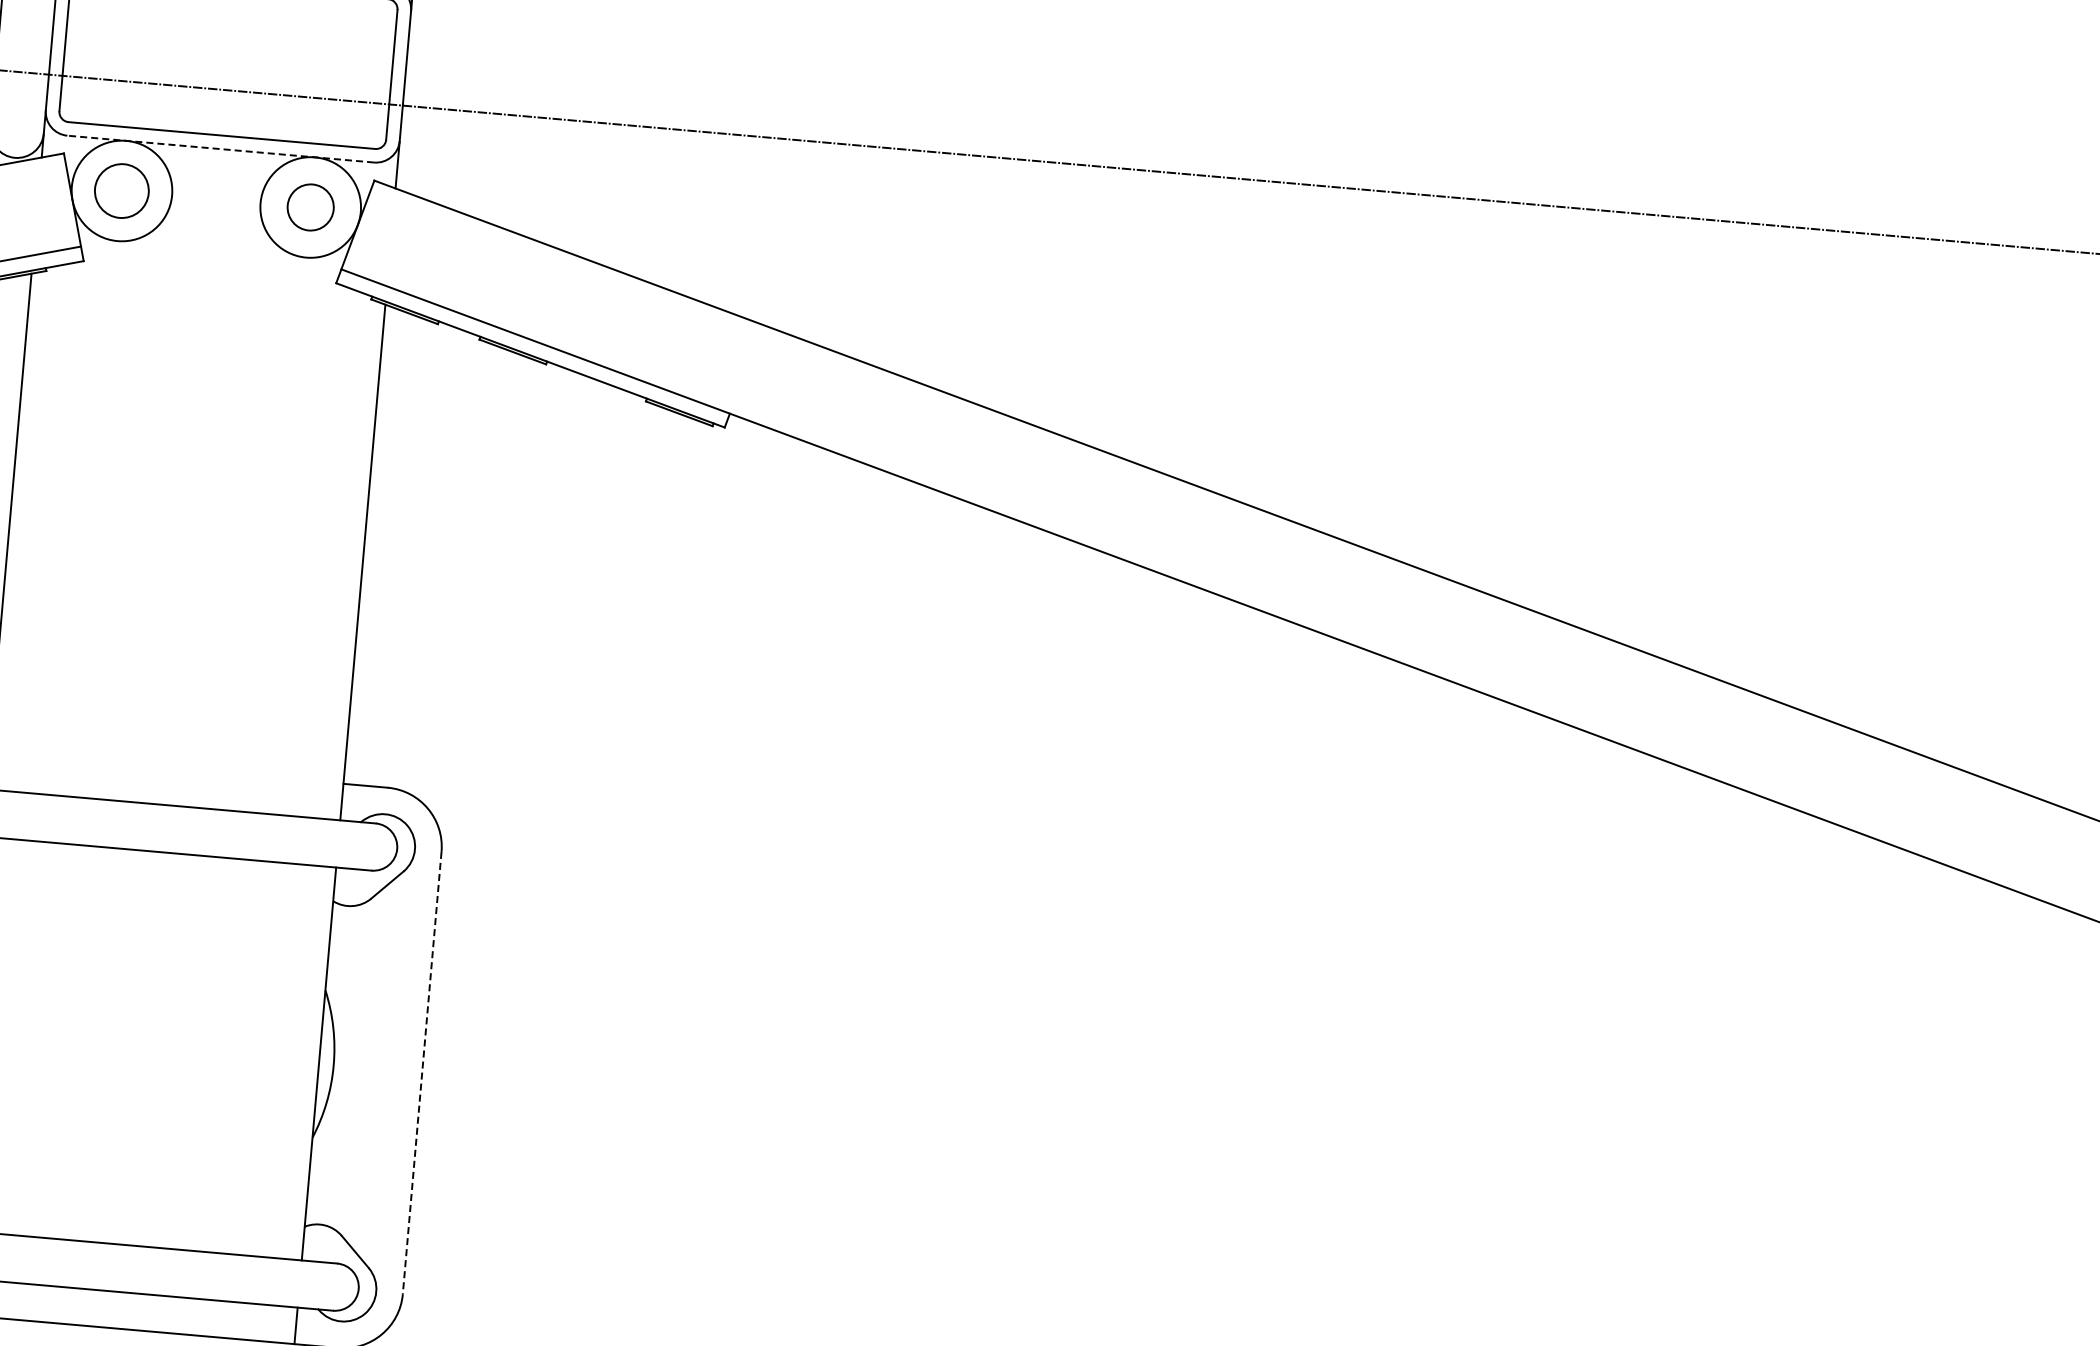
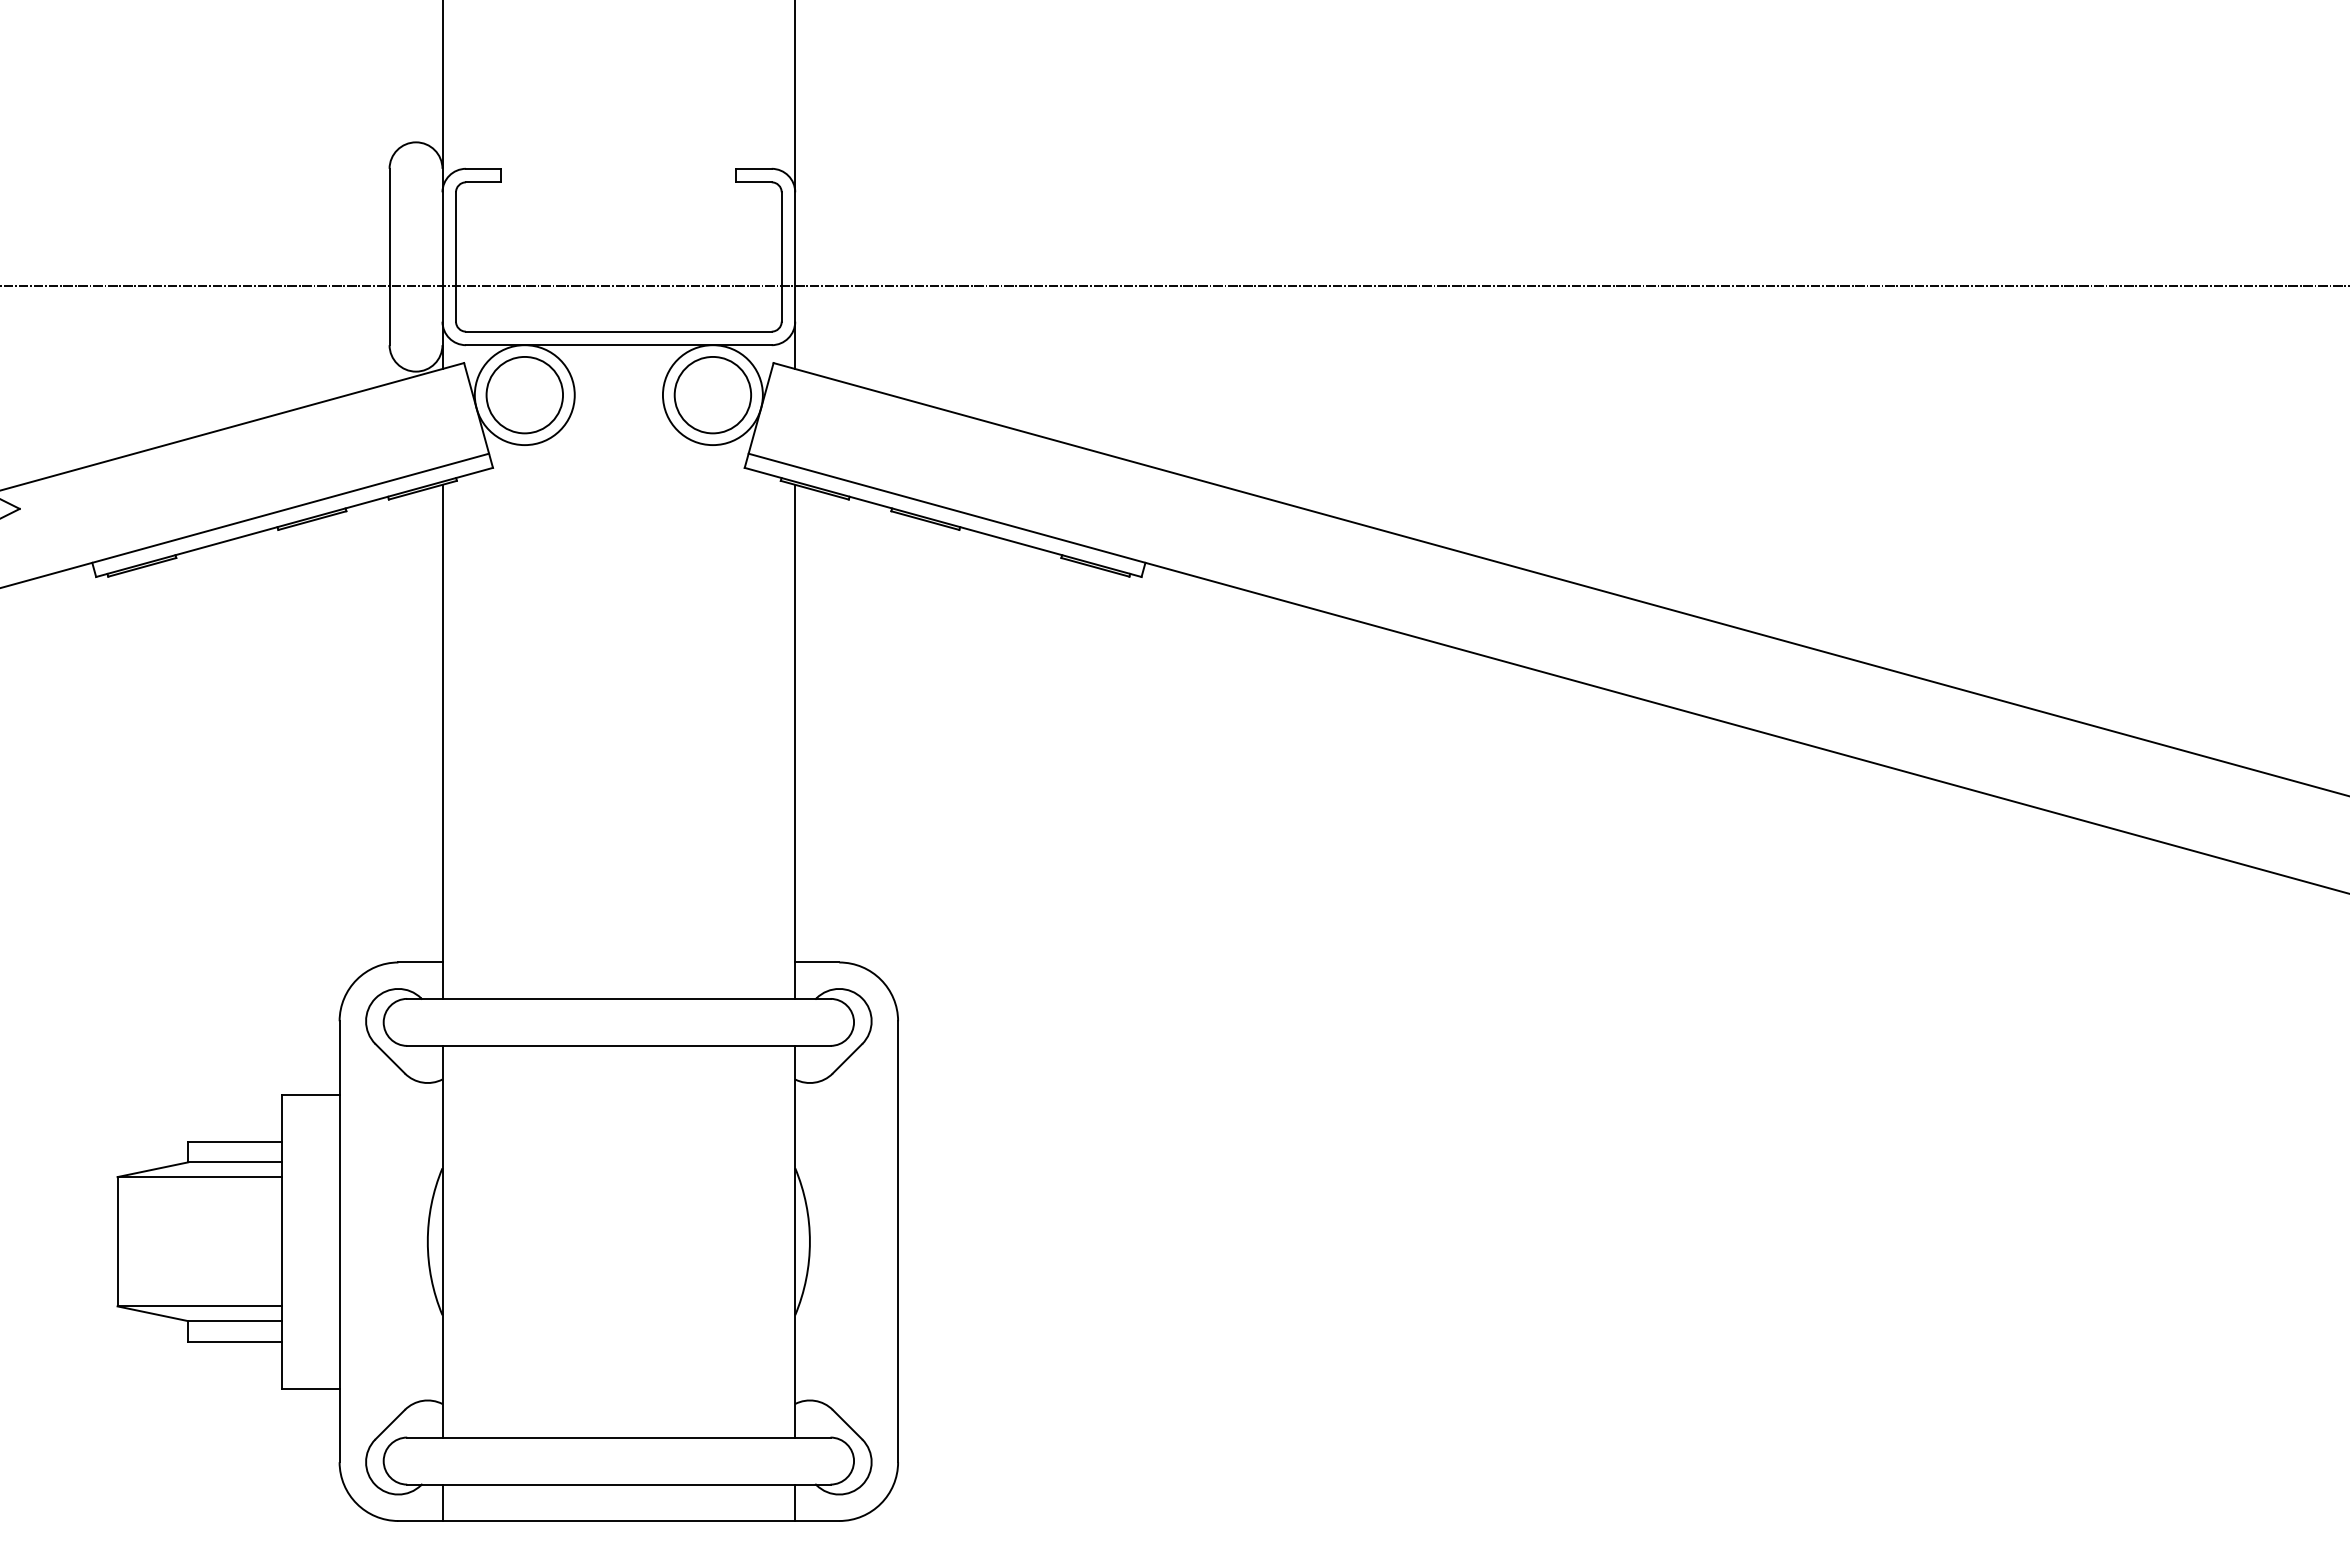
line: (220, 149) -> (618, 345), dashed -> solid
circle: (121, 191) -> (524, 395), size x1.43
circle: (310, 206) -> (712, 394), size x1.67
line: (422, 1073) -> (898, 1242), dashed -> solid

